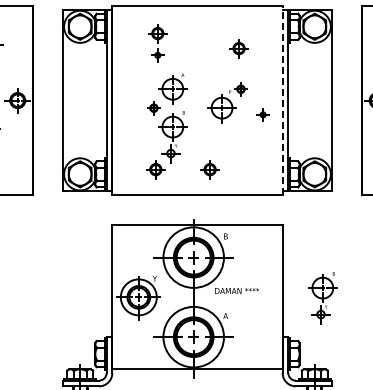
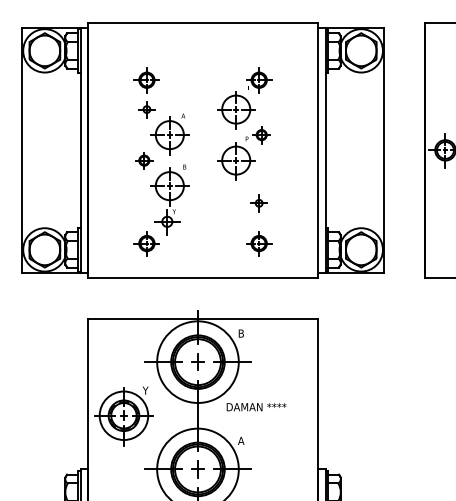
part: (157, 43) -> (146, 93), moved
part: (221, 70) -> (235, 109), added
line: (282, 100) -> (317, 150), dashed -> solid
part: (262, 114) -> (258, 202), moved
part: (209, 169) -> (258, 243), moved
part: (322, 298) -> (371, 417), removed

